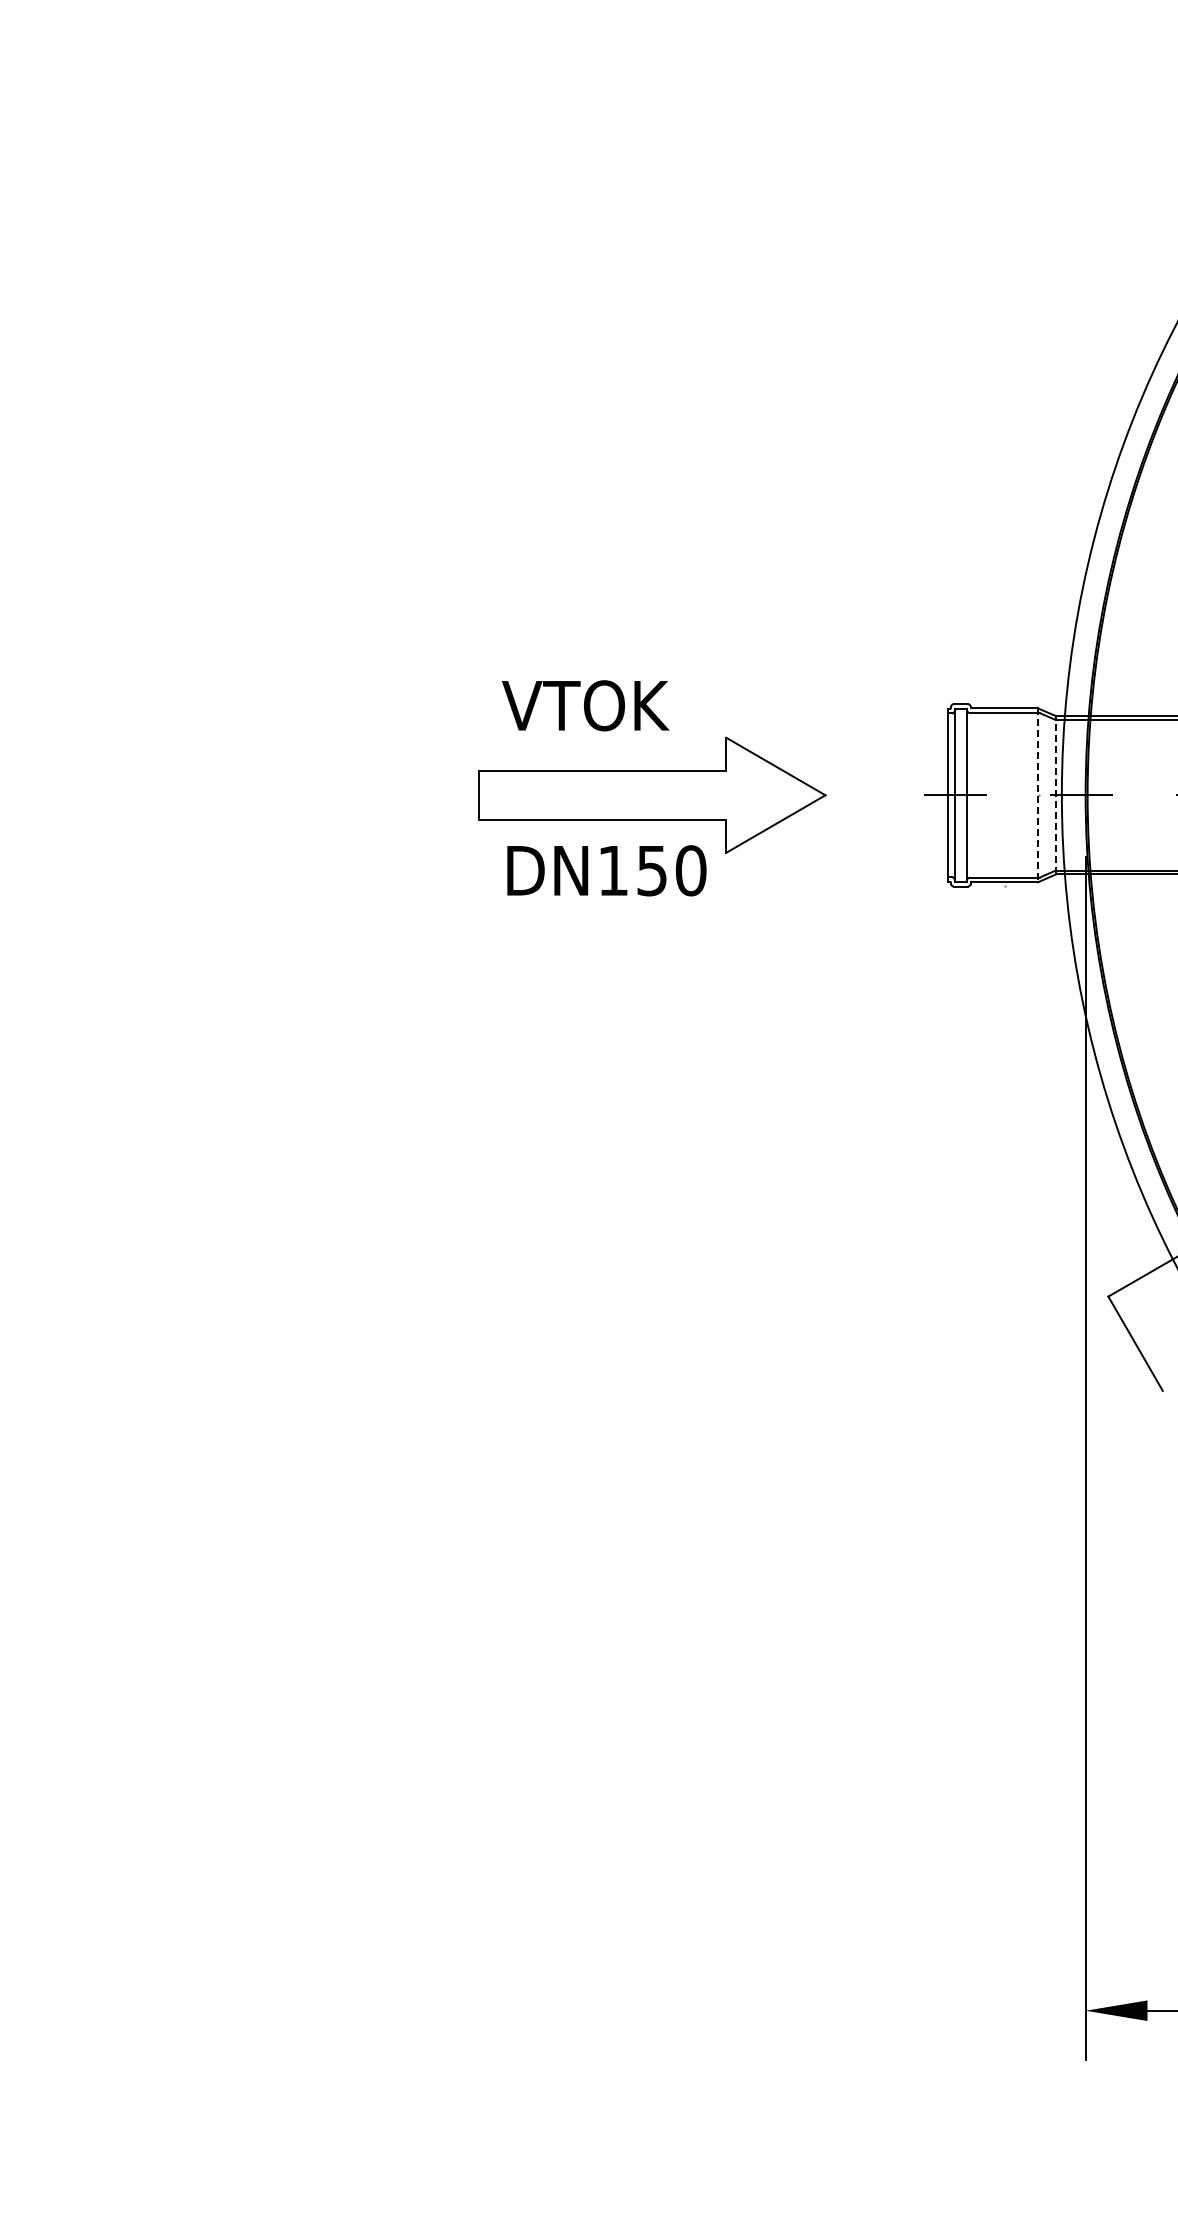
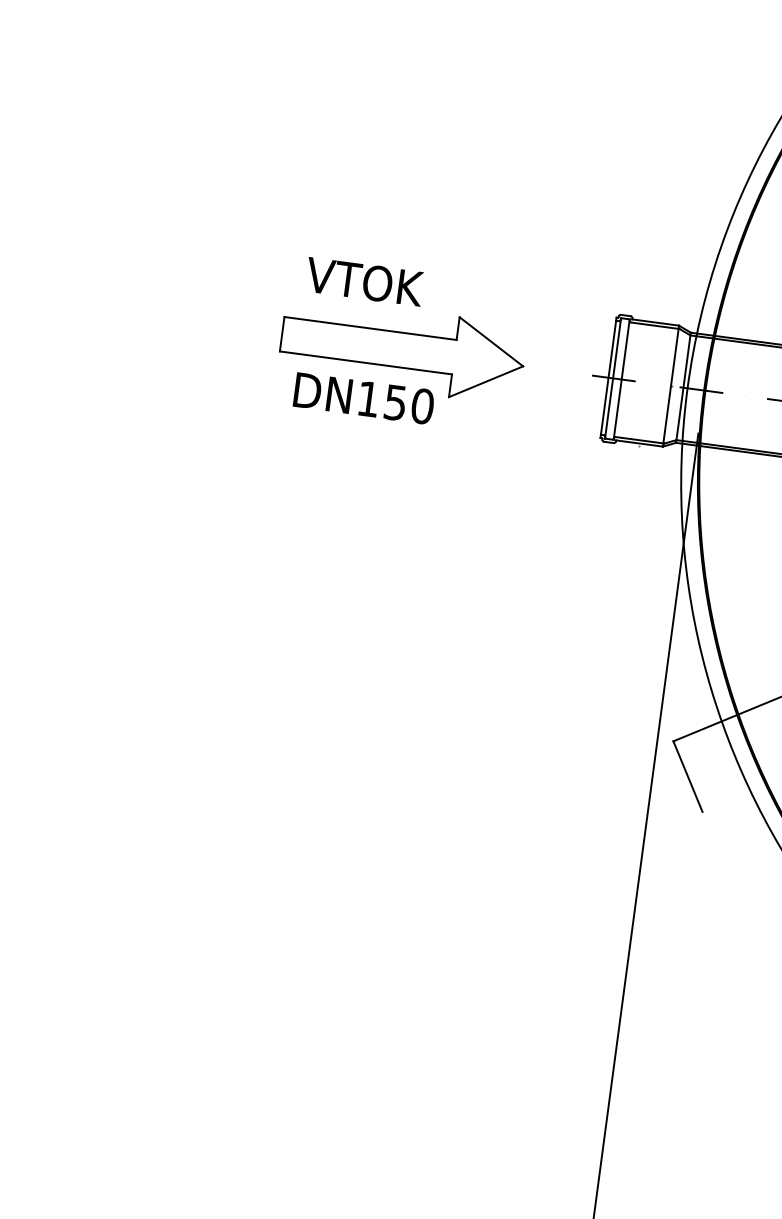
line: (1055, 794) -> (683, 387), dashed -> solid
line: (1038, 795) -> (671, 386), dashed -> solid

